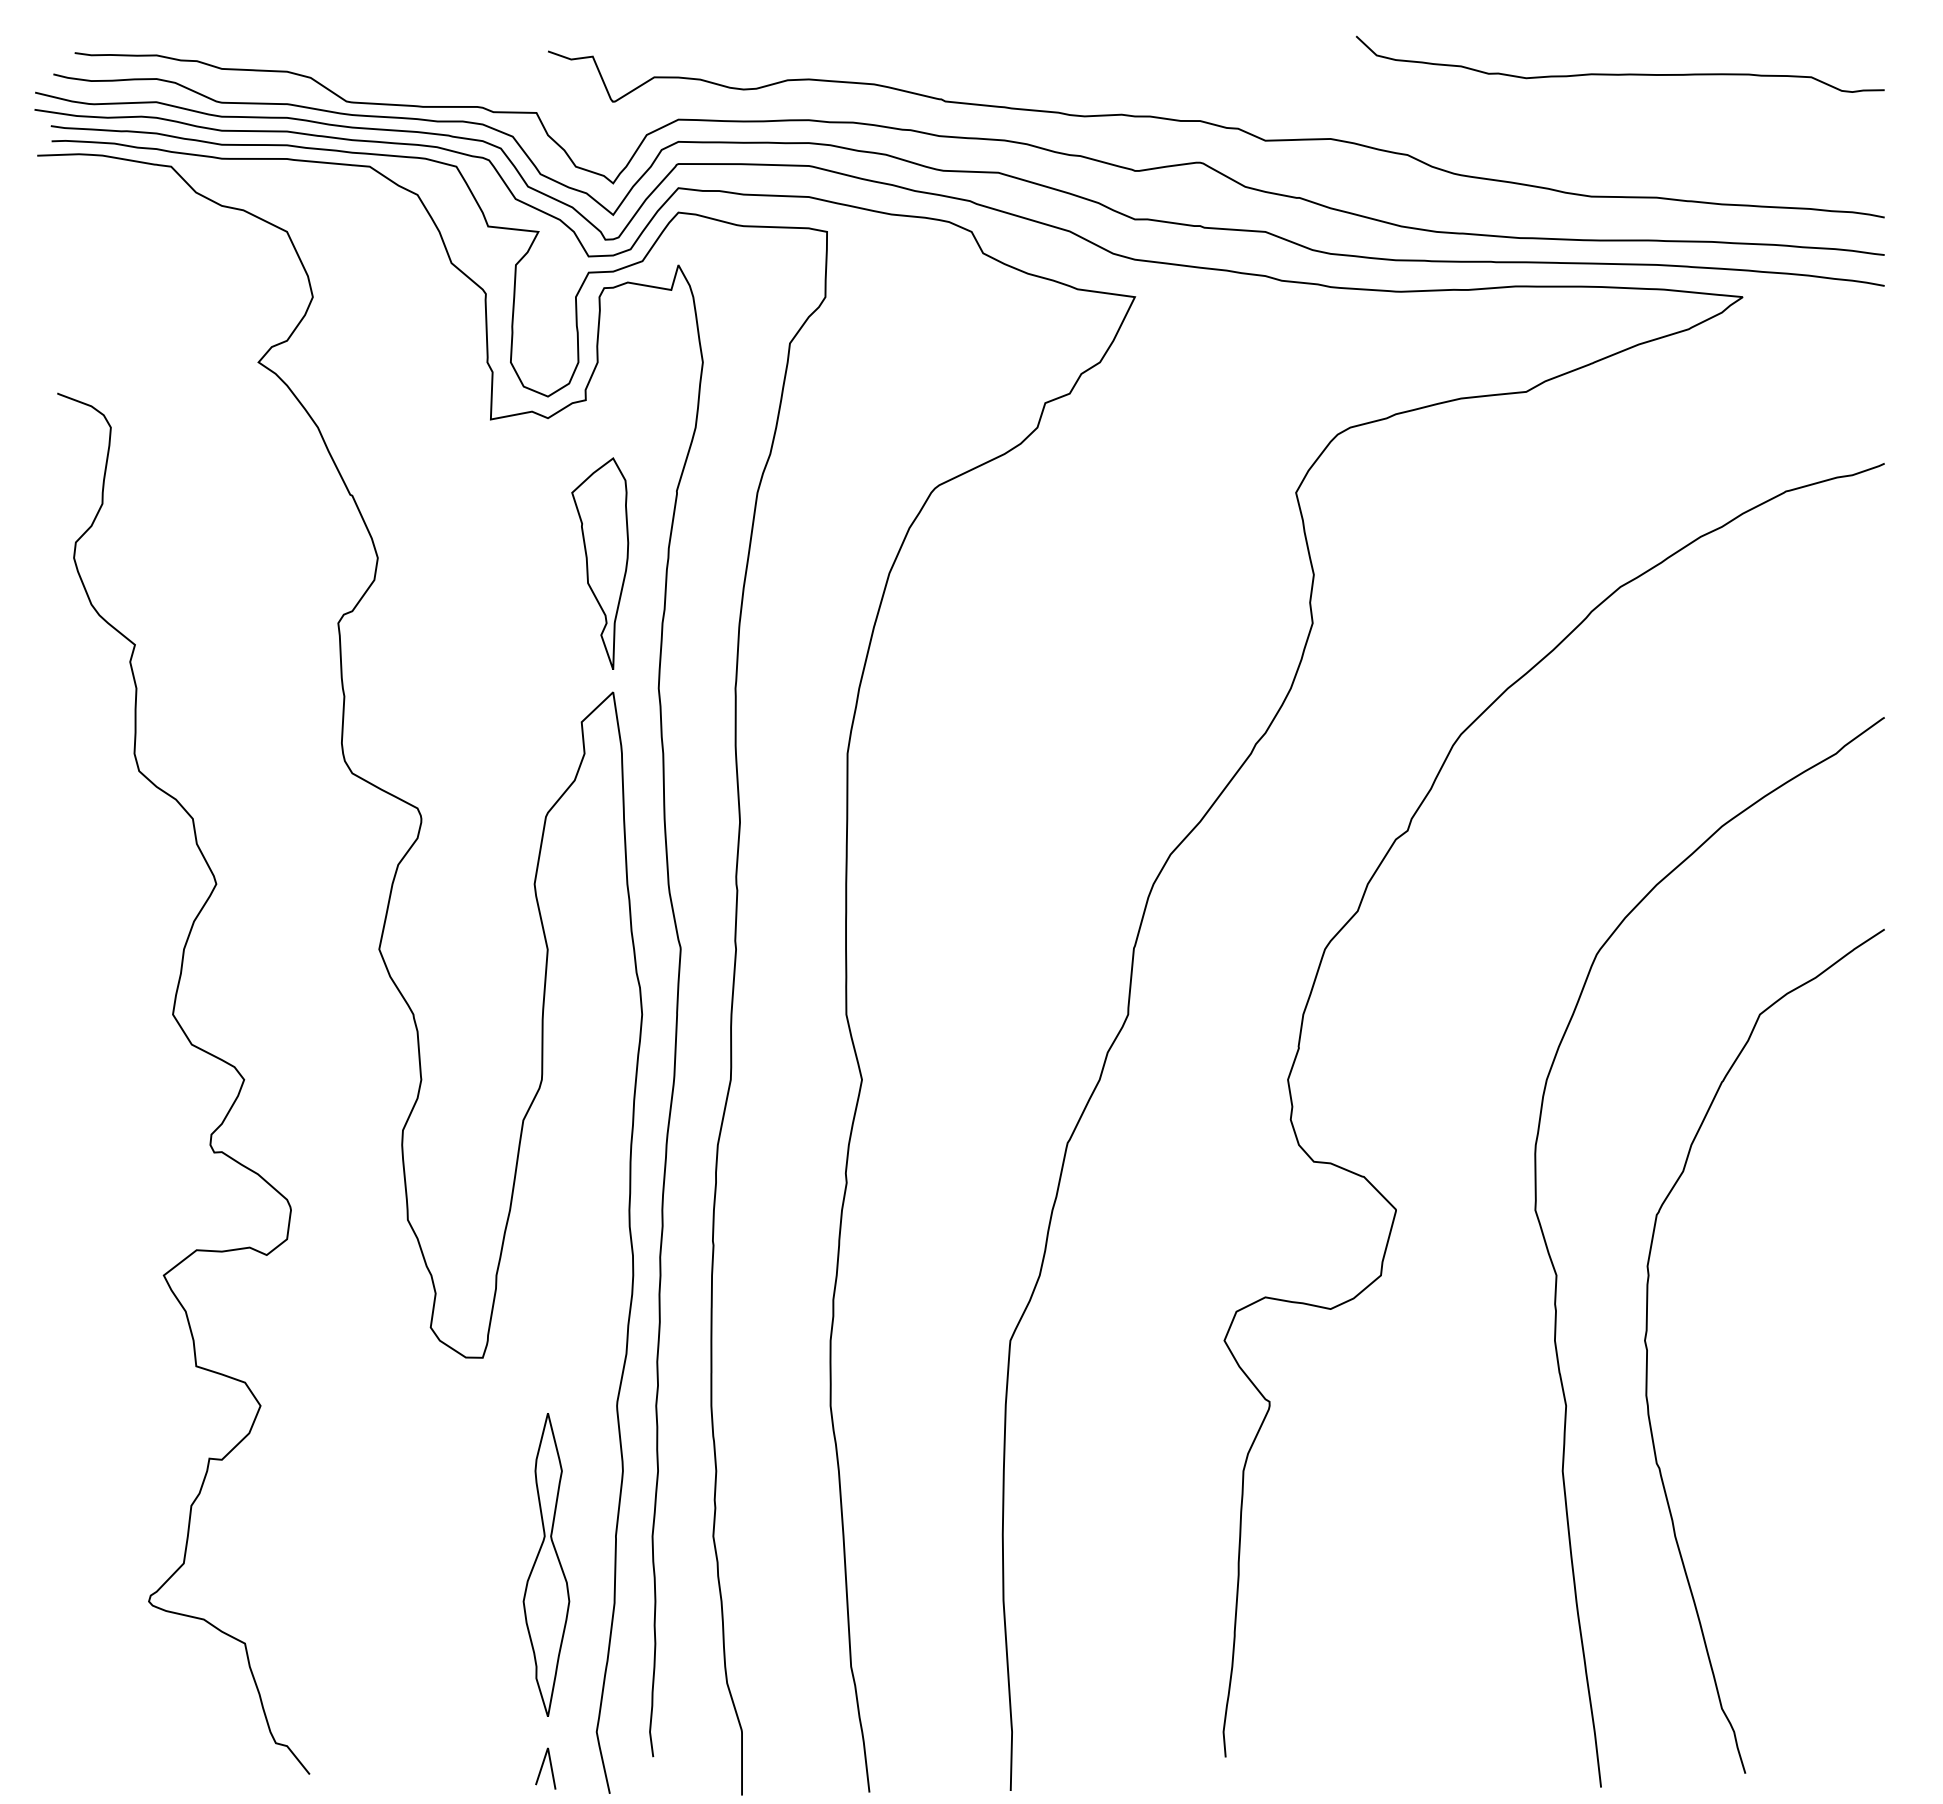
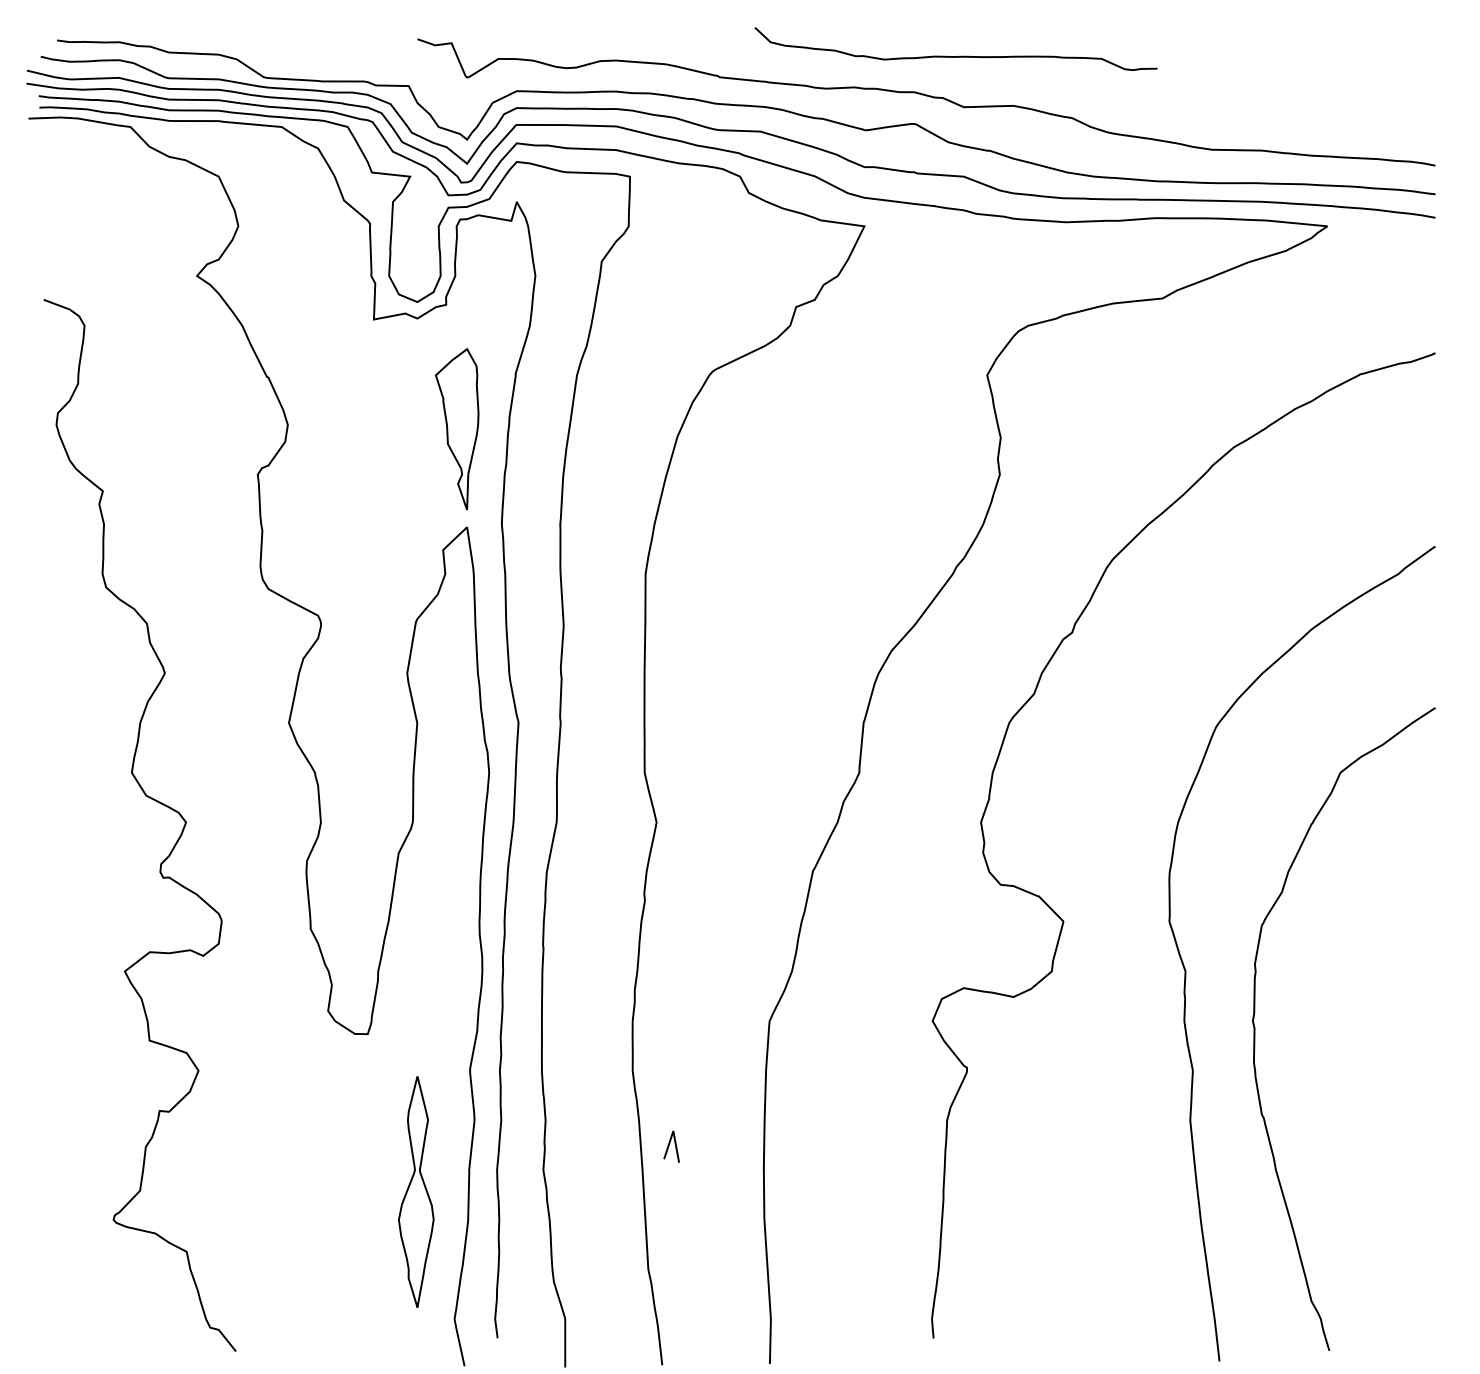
curve: (1620, 73) -> (956, 56), moved
line: (542, 1768) -> (669, 1146), moved

